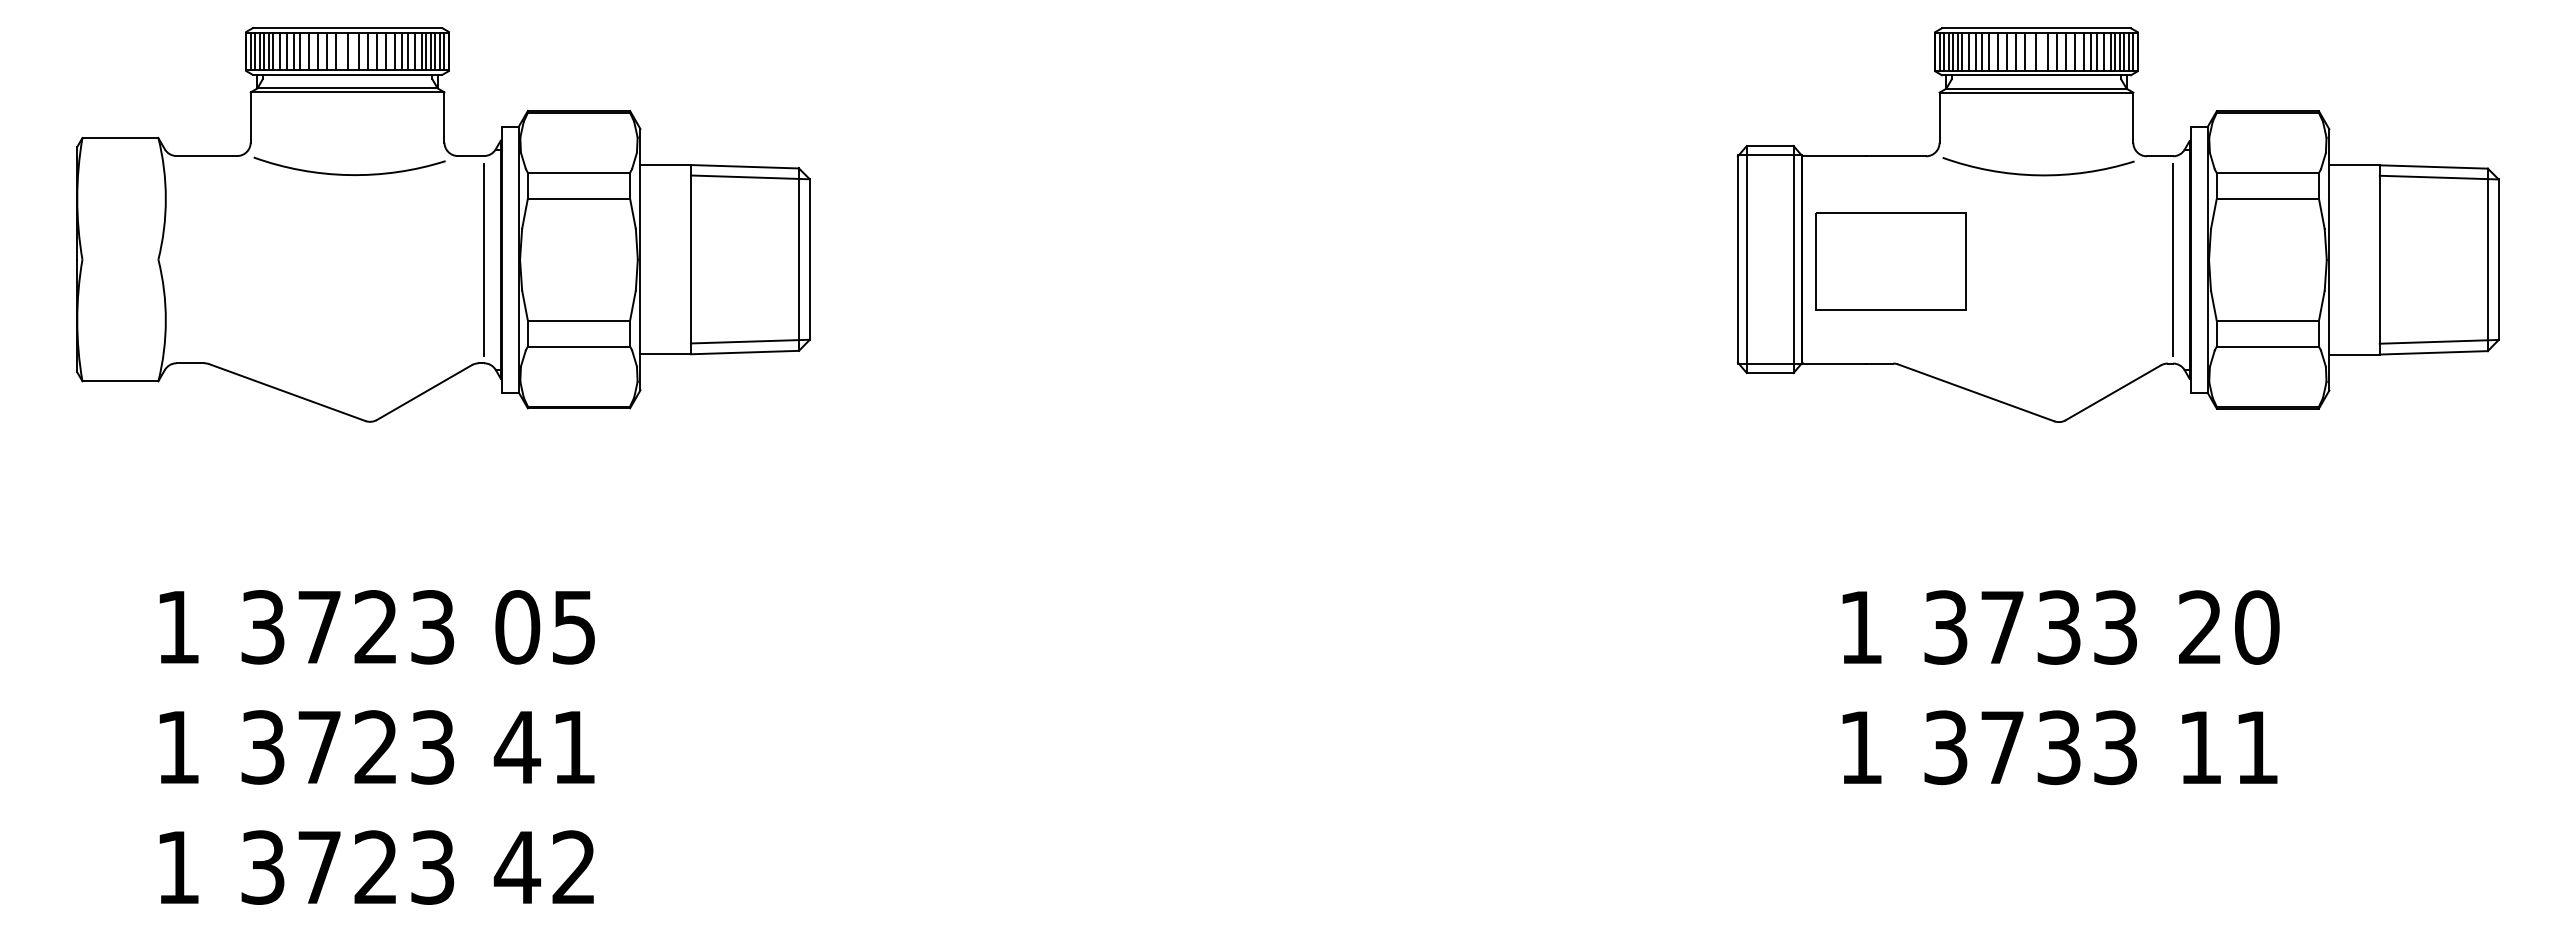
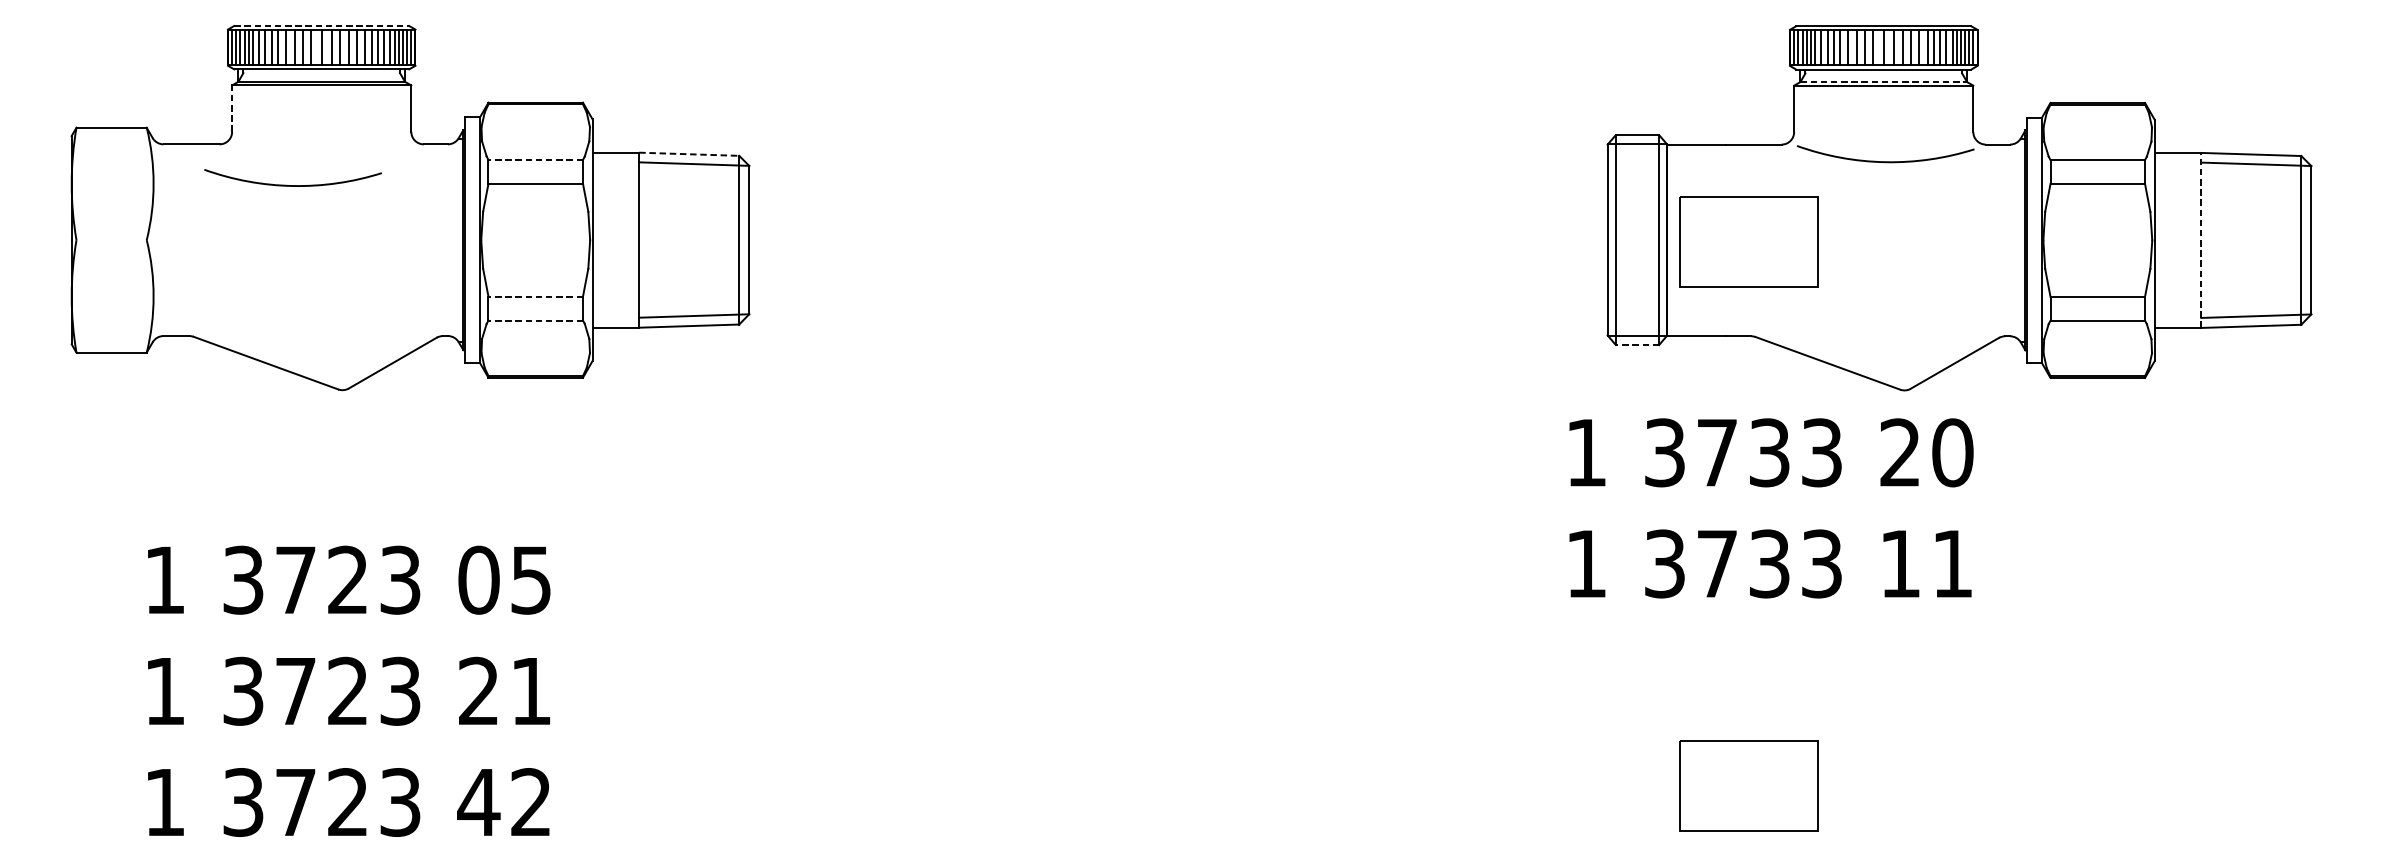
line: (347, 28) -> (321, 26), solid -> dashed
line: (2036, 88) -> (1883, 81), solid -> dashed
line: (250, 116) -> (231, 107), solid -> dashed
line: (745, 166) -> (689, 154), solid -> dashed
line: (578, 172) -> (535, 159), solid -> dashed
arc: (349, 174) -> (292, 185), moved
line: (483, 259) -> (447, 240), removed
line: (2172, 259) -> (2009, 240), removed
line: (2379, 259) -> (2201, 240), solid -> dashed
line: (578, 320) -> (535, 296), solid -> dashed
line: (578, 346) -> (535, 320), solid -> dashed
line: (1769, 373) -> (1636, 345), solid -> dashed
text: (2060, 687) -> (1770, 508), moved
text: (517, 746) -> (478, 690), 41 -> 21
part: (1890, 850) -> (1748, 786), added

